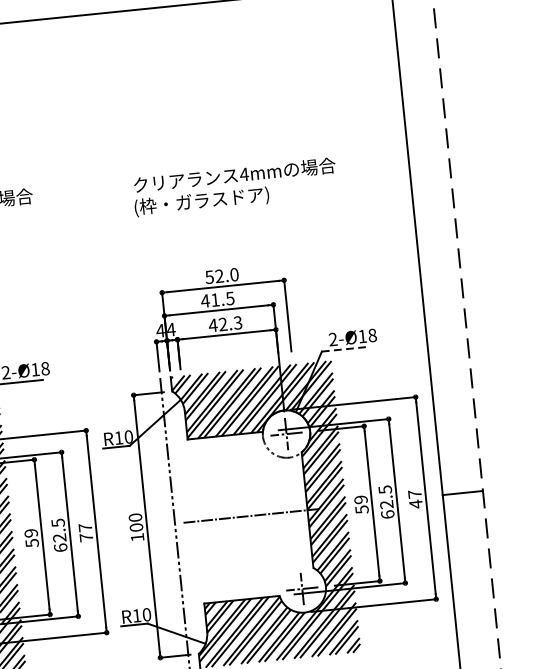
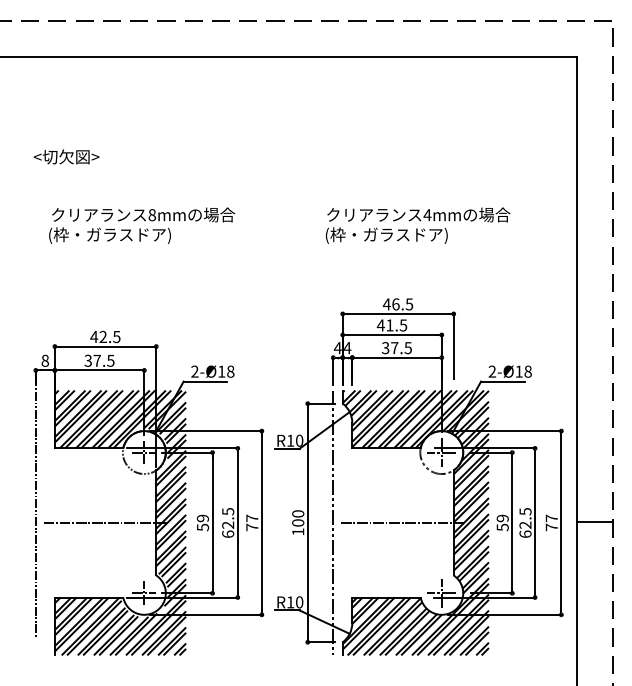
text: (221, 276) -> (397, 304), 52.0 -> 46.5
text: (225, 324) -> (396, 348), 42.3 -> 37.5
line: (345, 349) -> (502, 381), dashed -> solid
text: (415, 504) -> (551, 527), 47 -> 77

